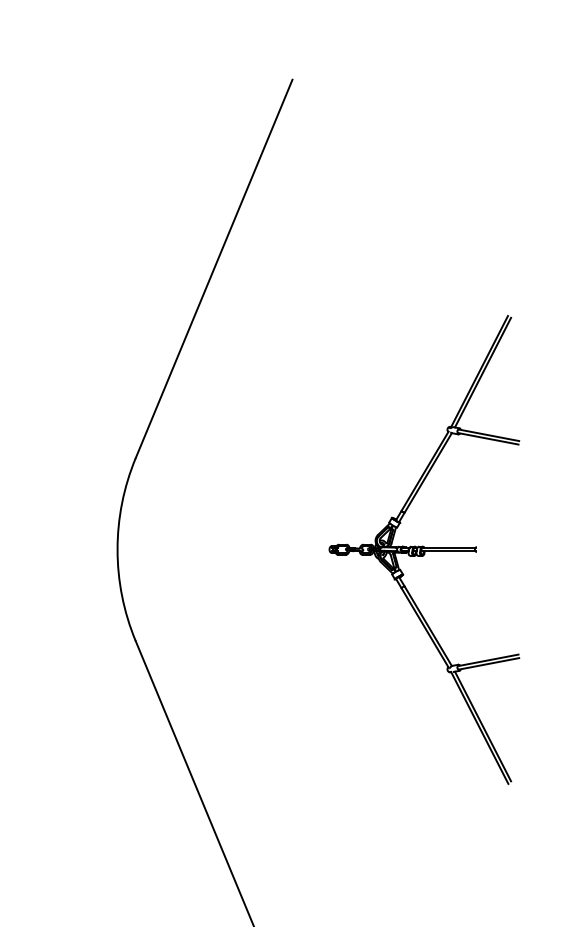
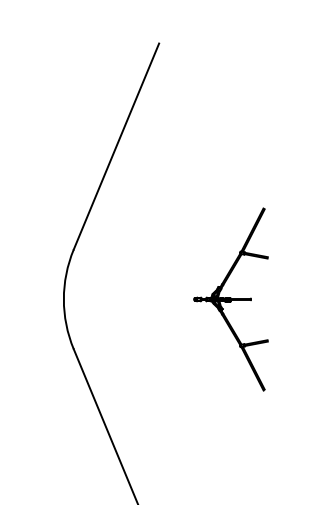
part: (423, 549) -> (230, 299), size x0.71

